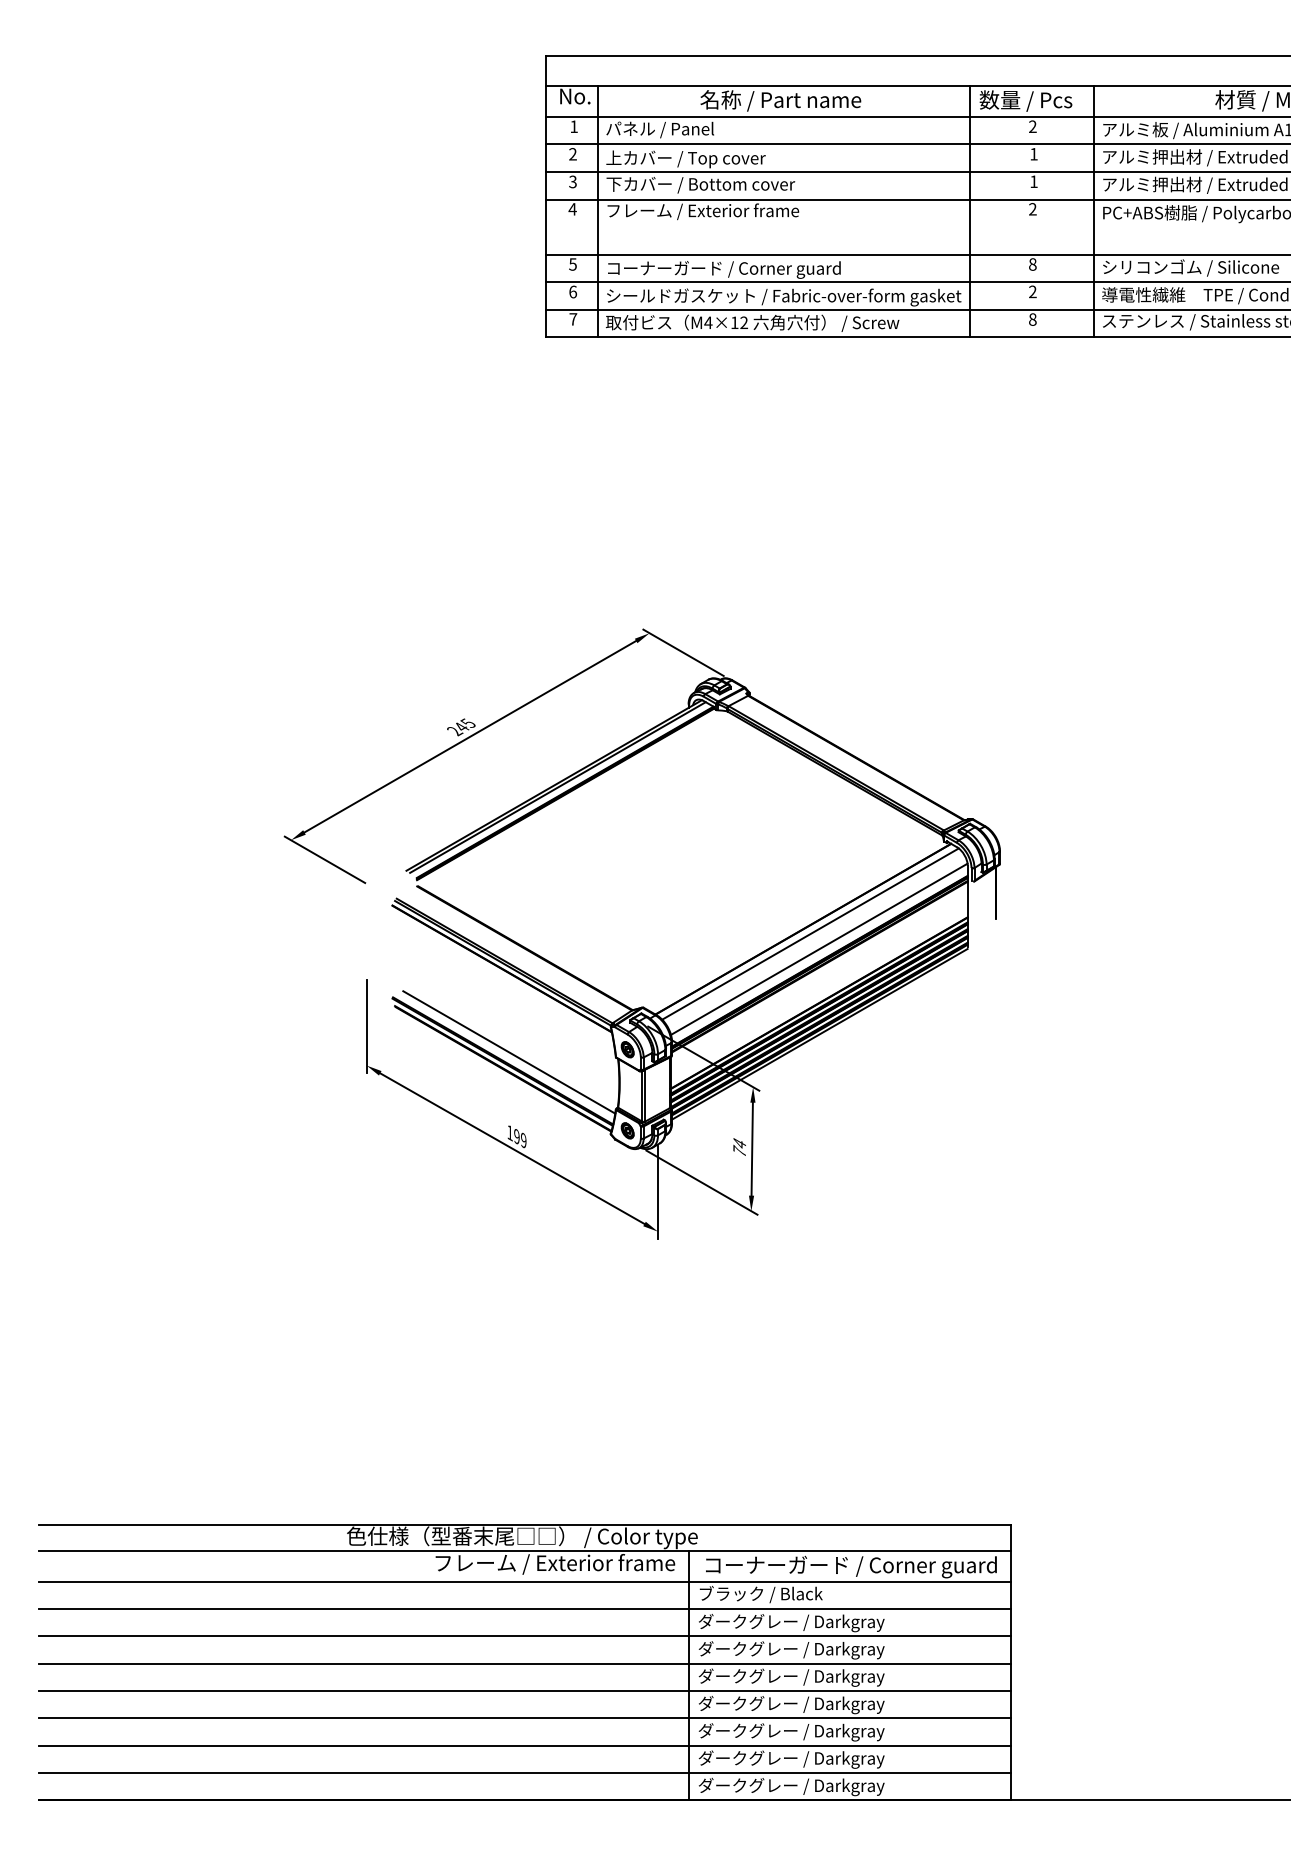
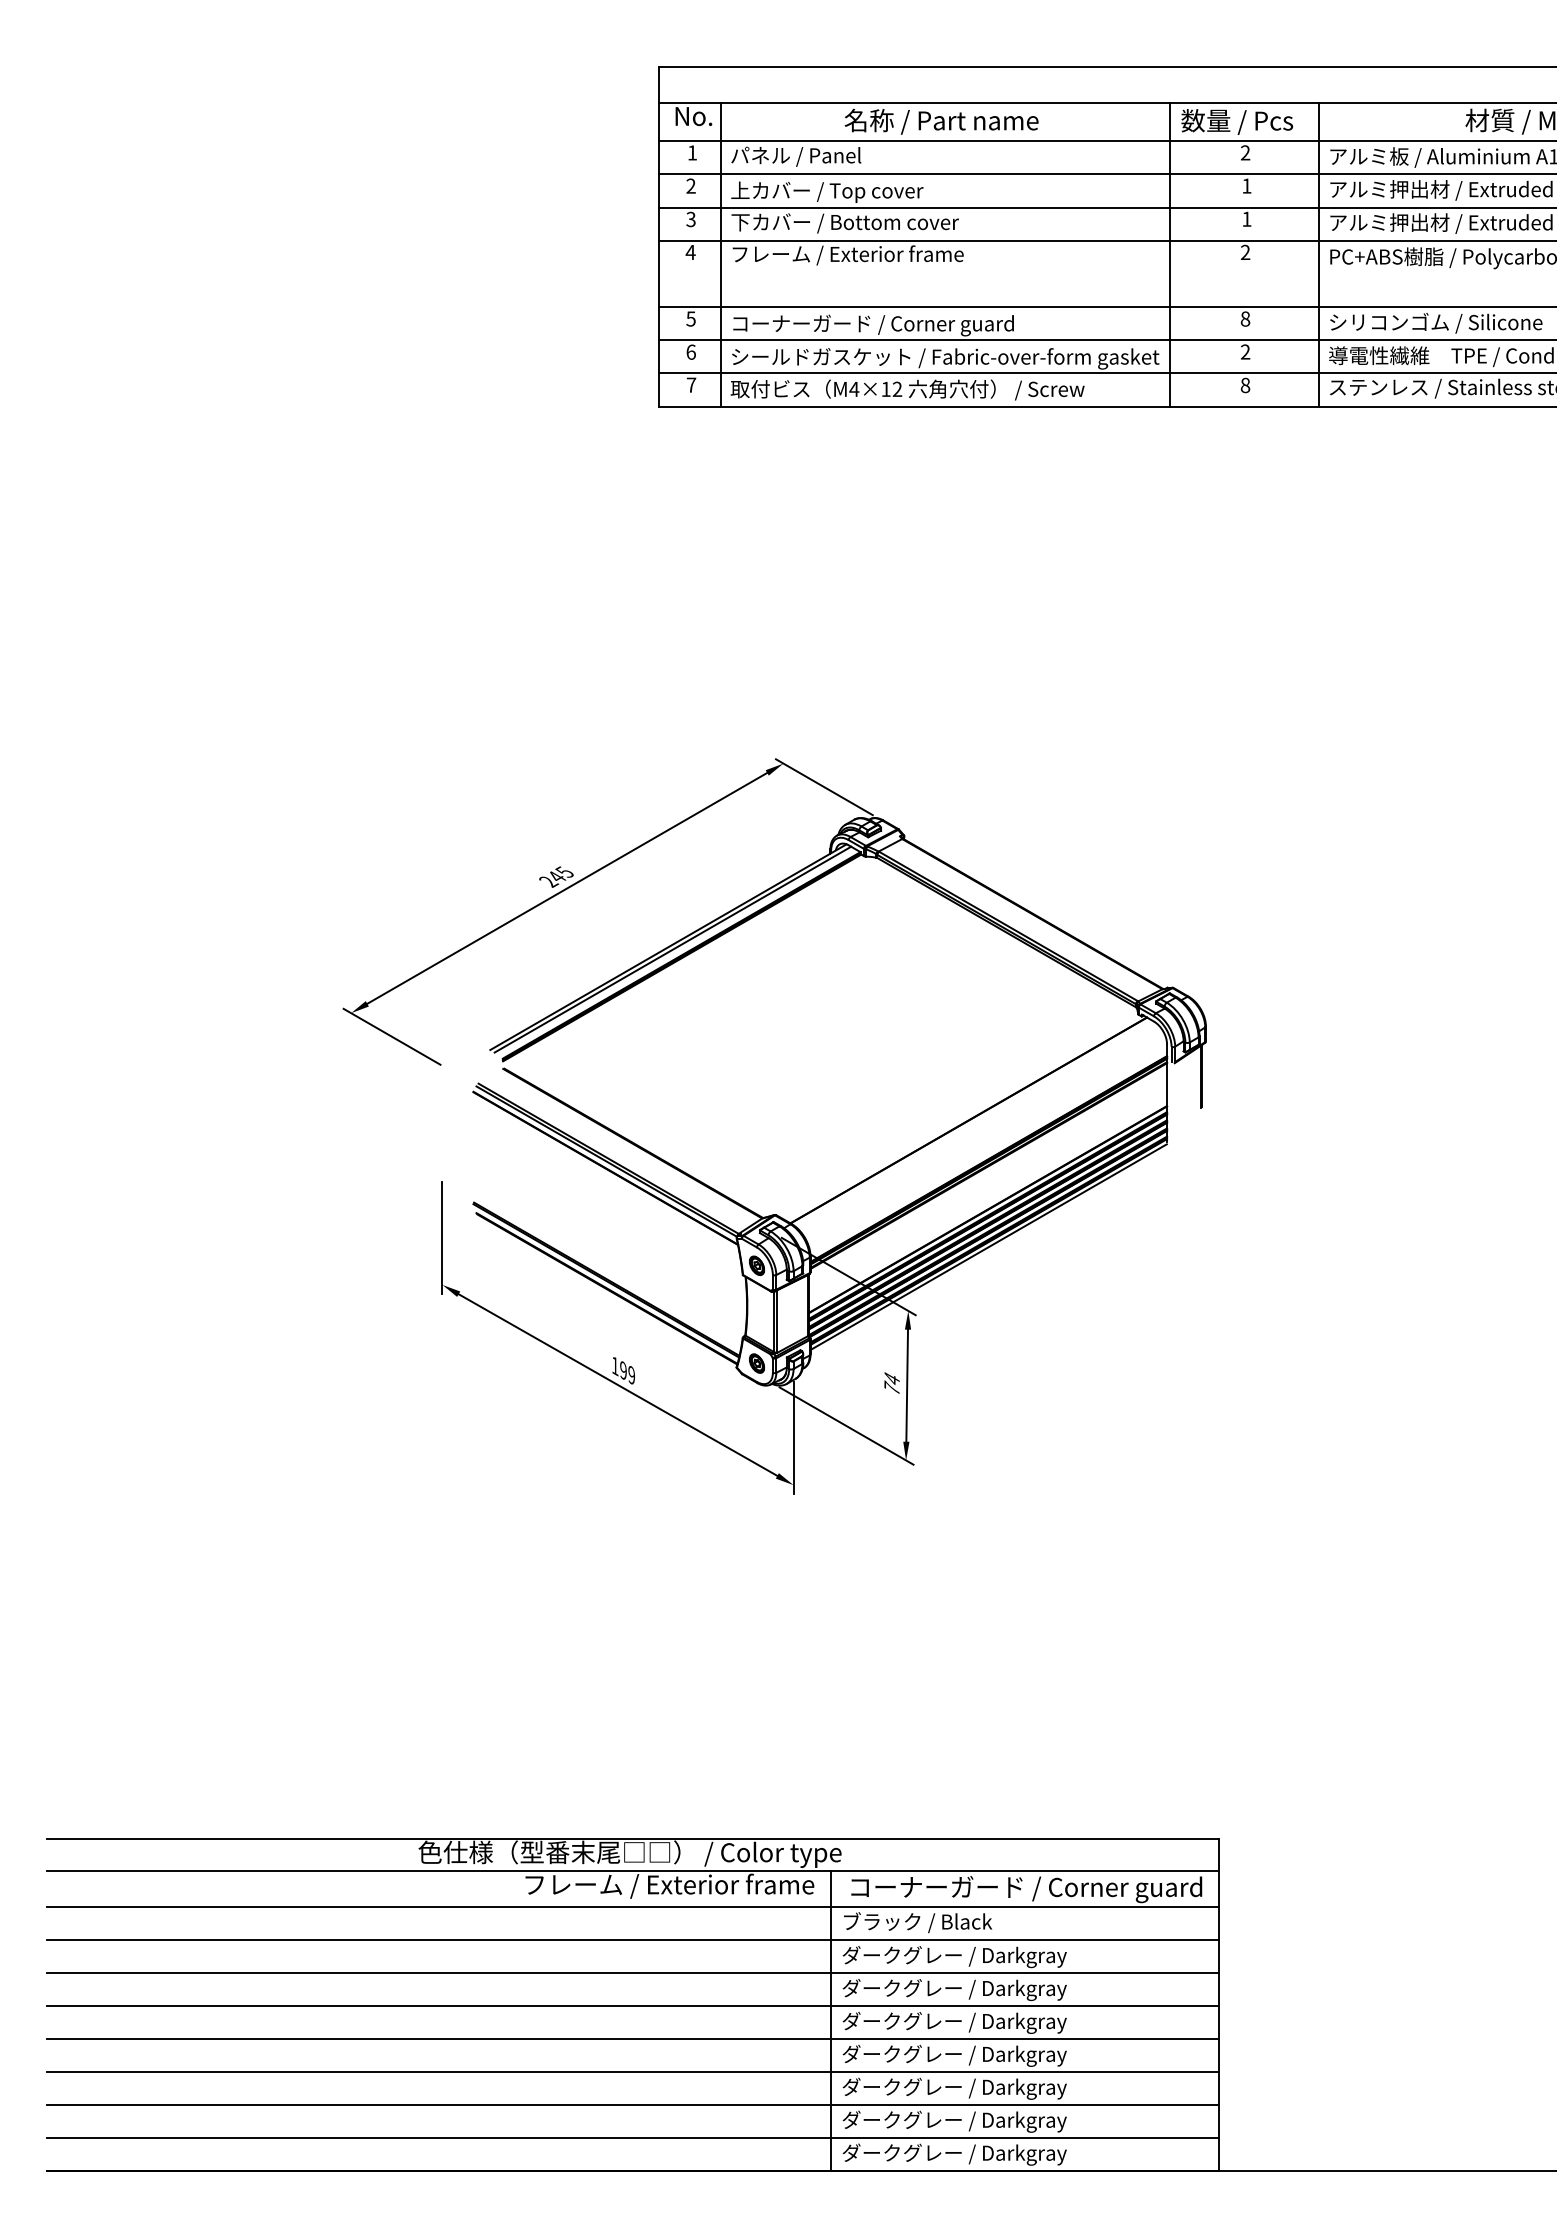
line: (810, 934) -> (977, 1126), removed
line: (818, 949) -> (987, 1144), removed
line: (509, 1051) -> (614, 1268), removed

